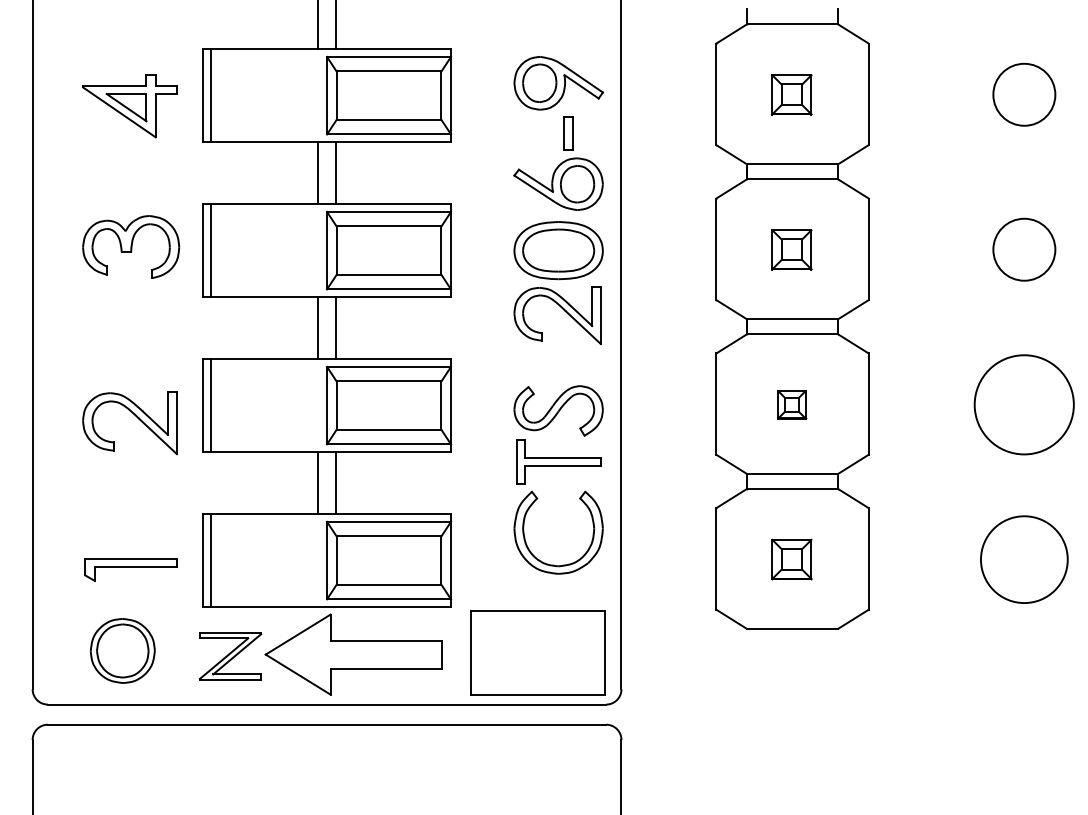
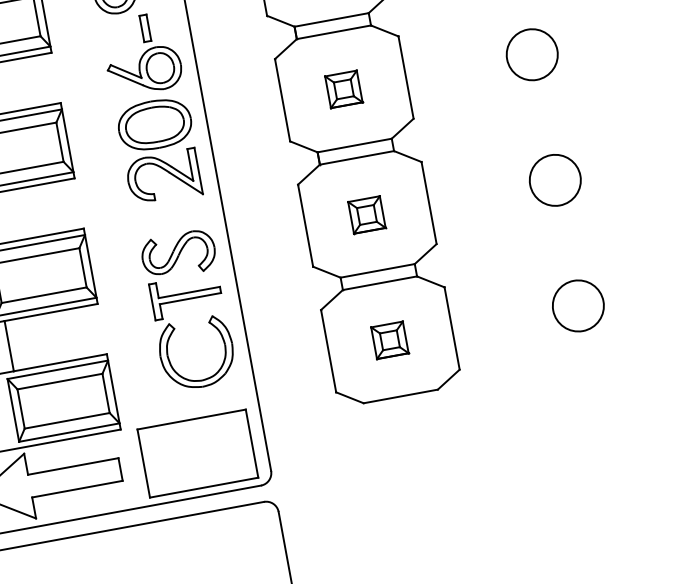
part: (791, 404) -> (366, 214), size x1.43
circle: (1024, 404) -> (555, 180), size x0.62
circle: (1024, 559) -> (578, 305), size x0.71

